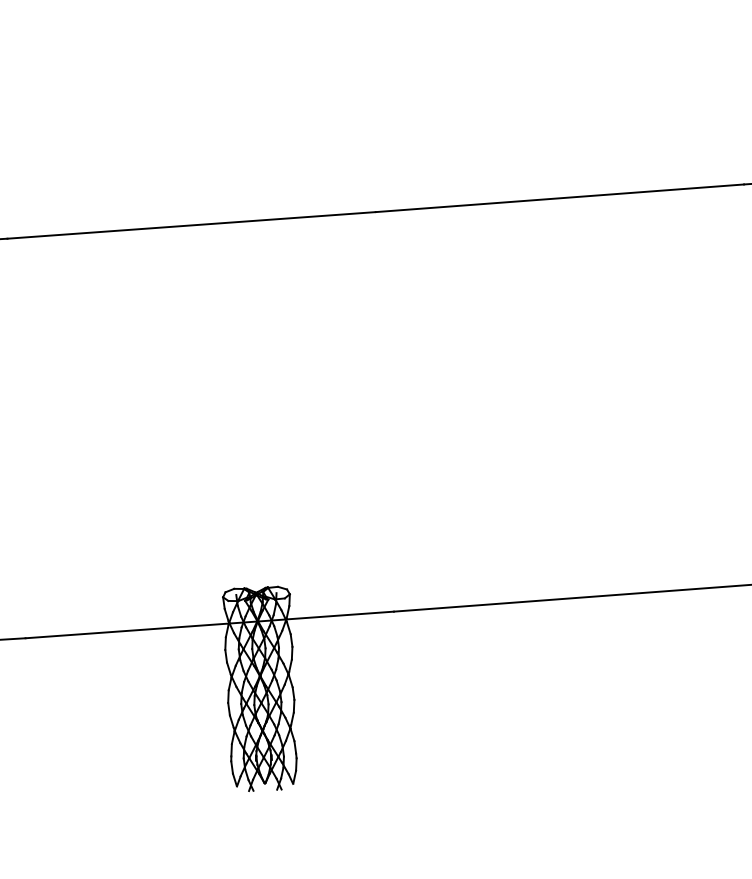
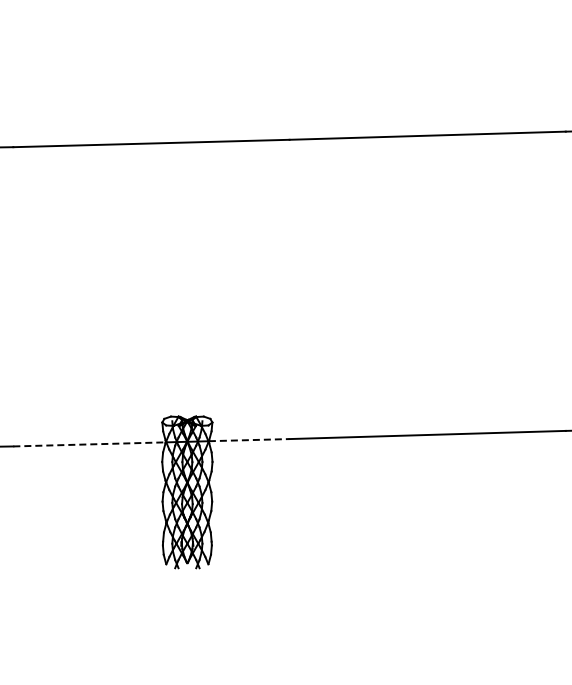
line: (340, 615) -> (249, 440), solid -> dashed
line: (128, 630) -> (90, 444), solid -> dashed

